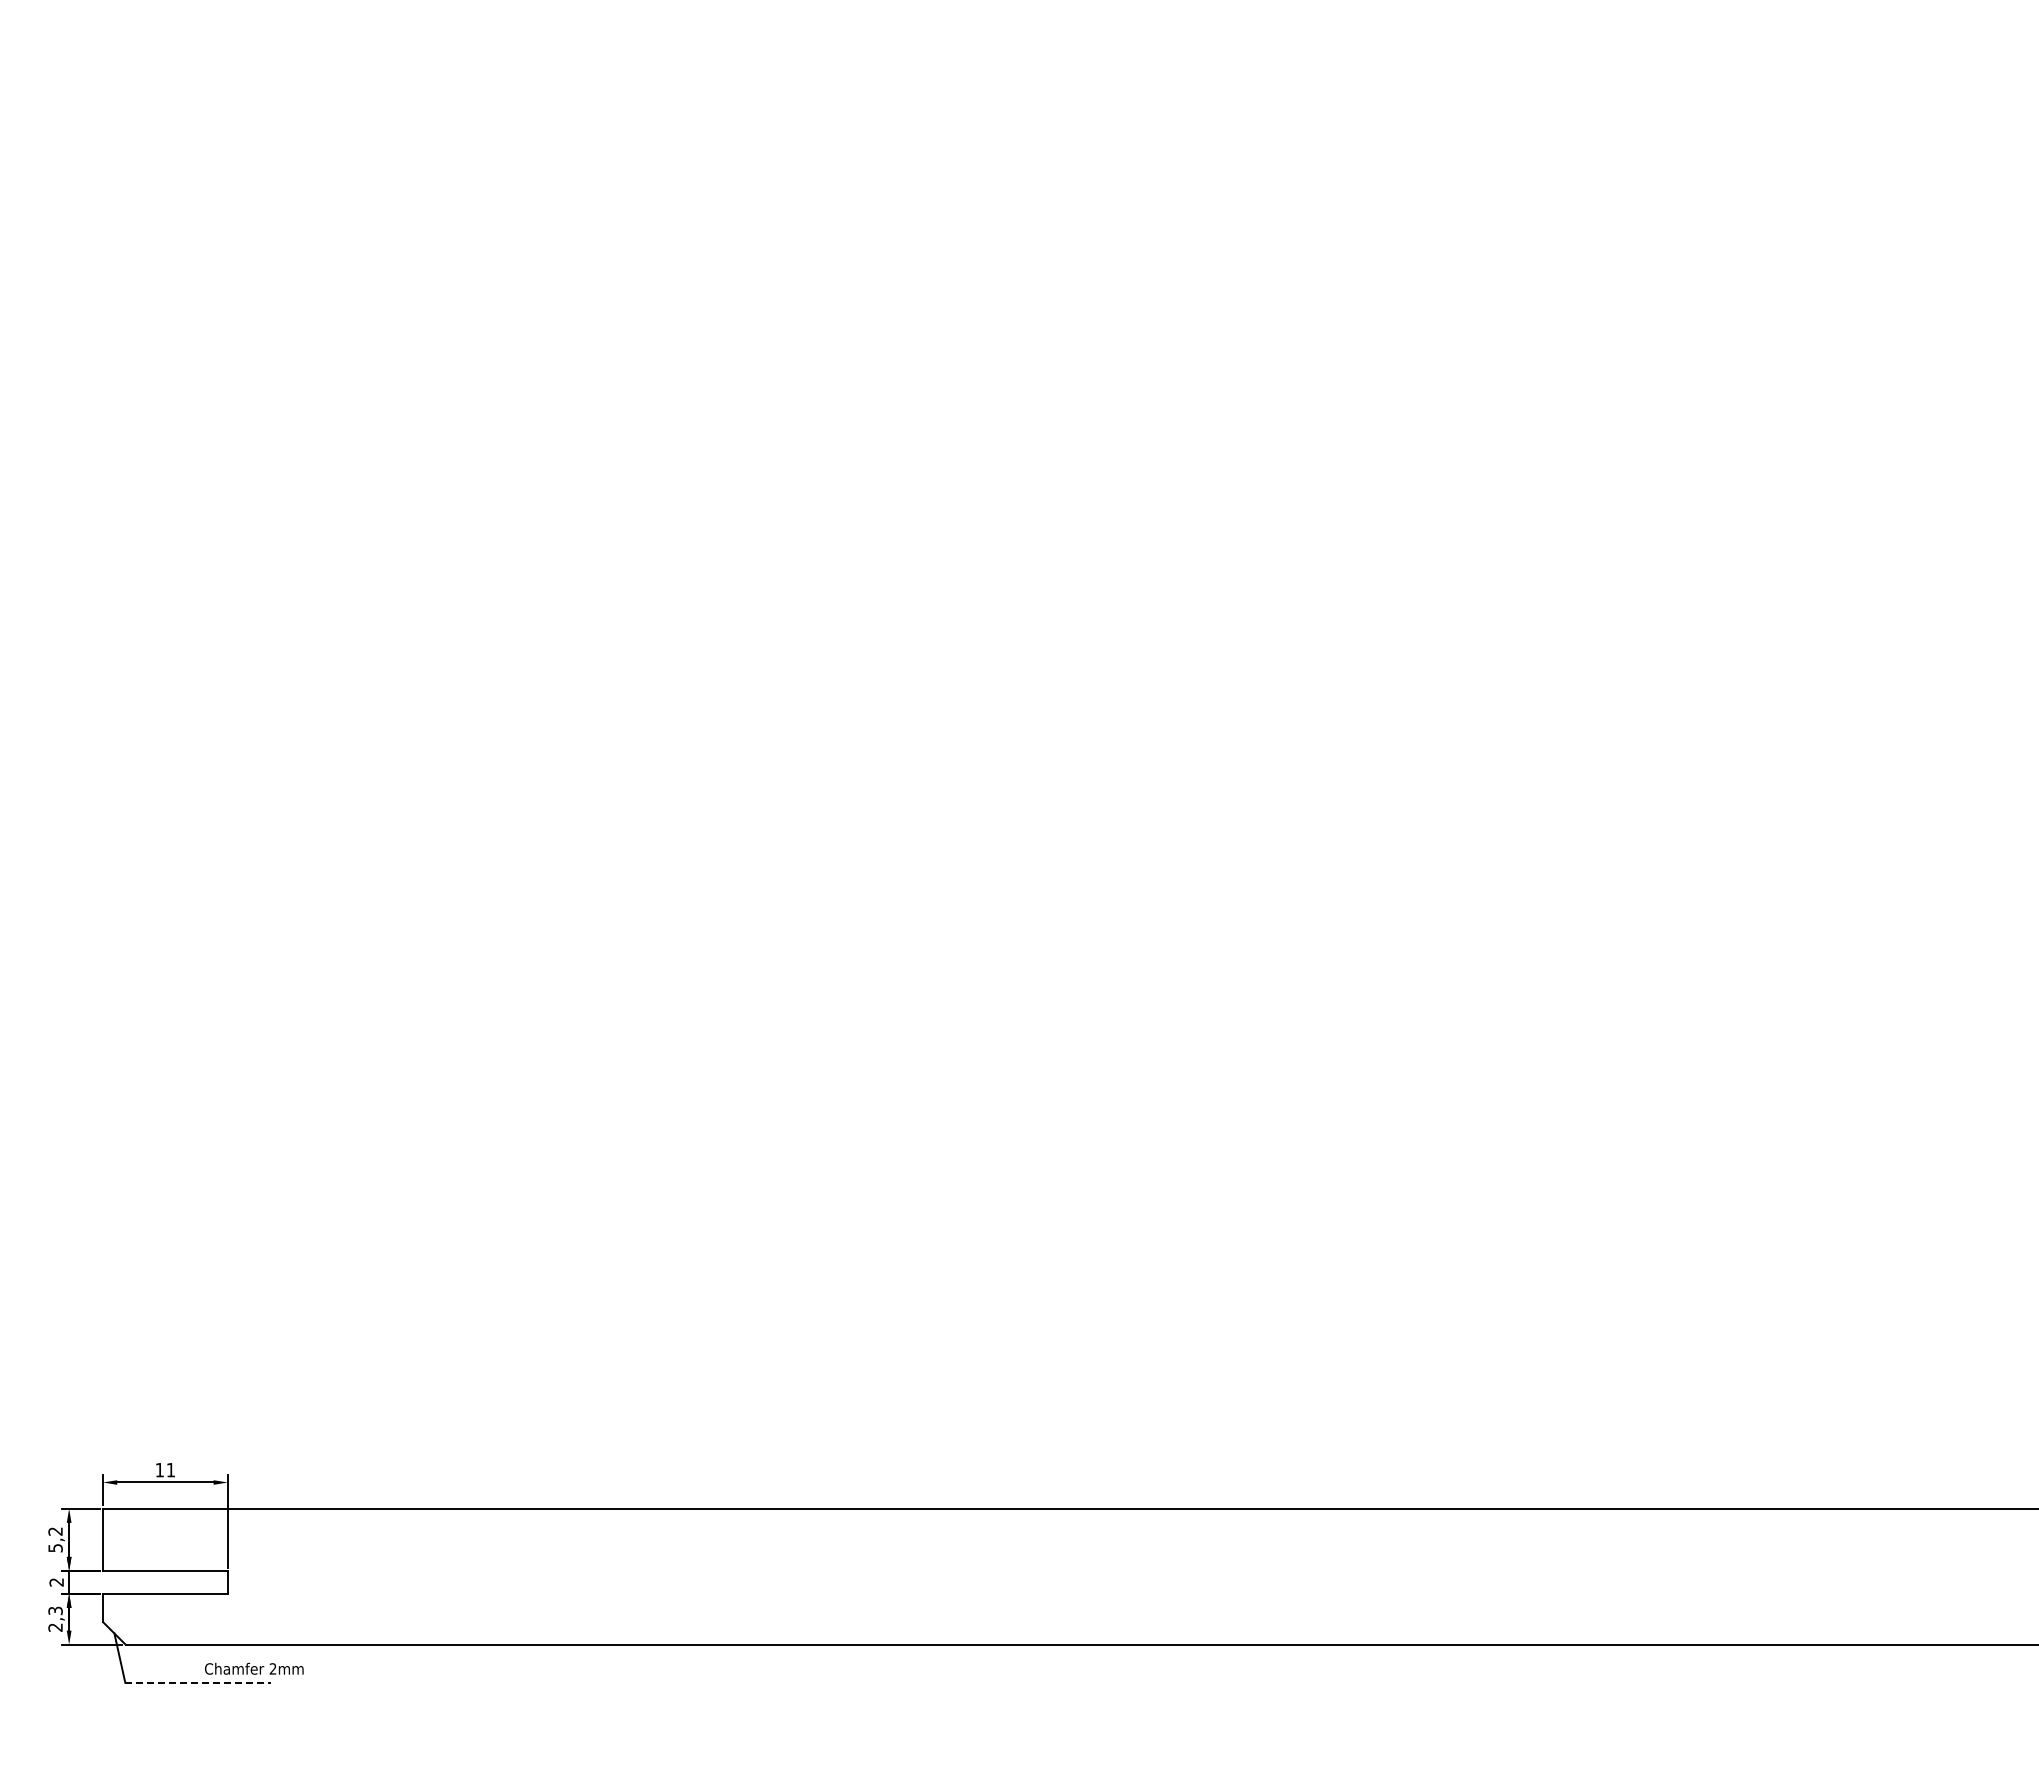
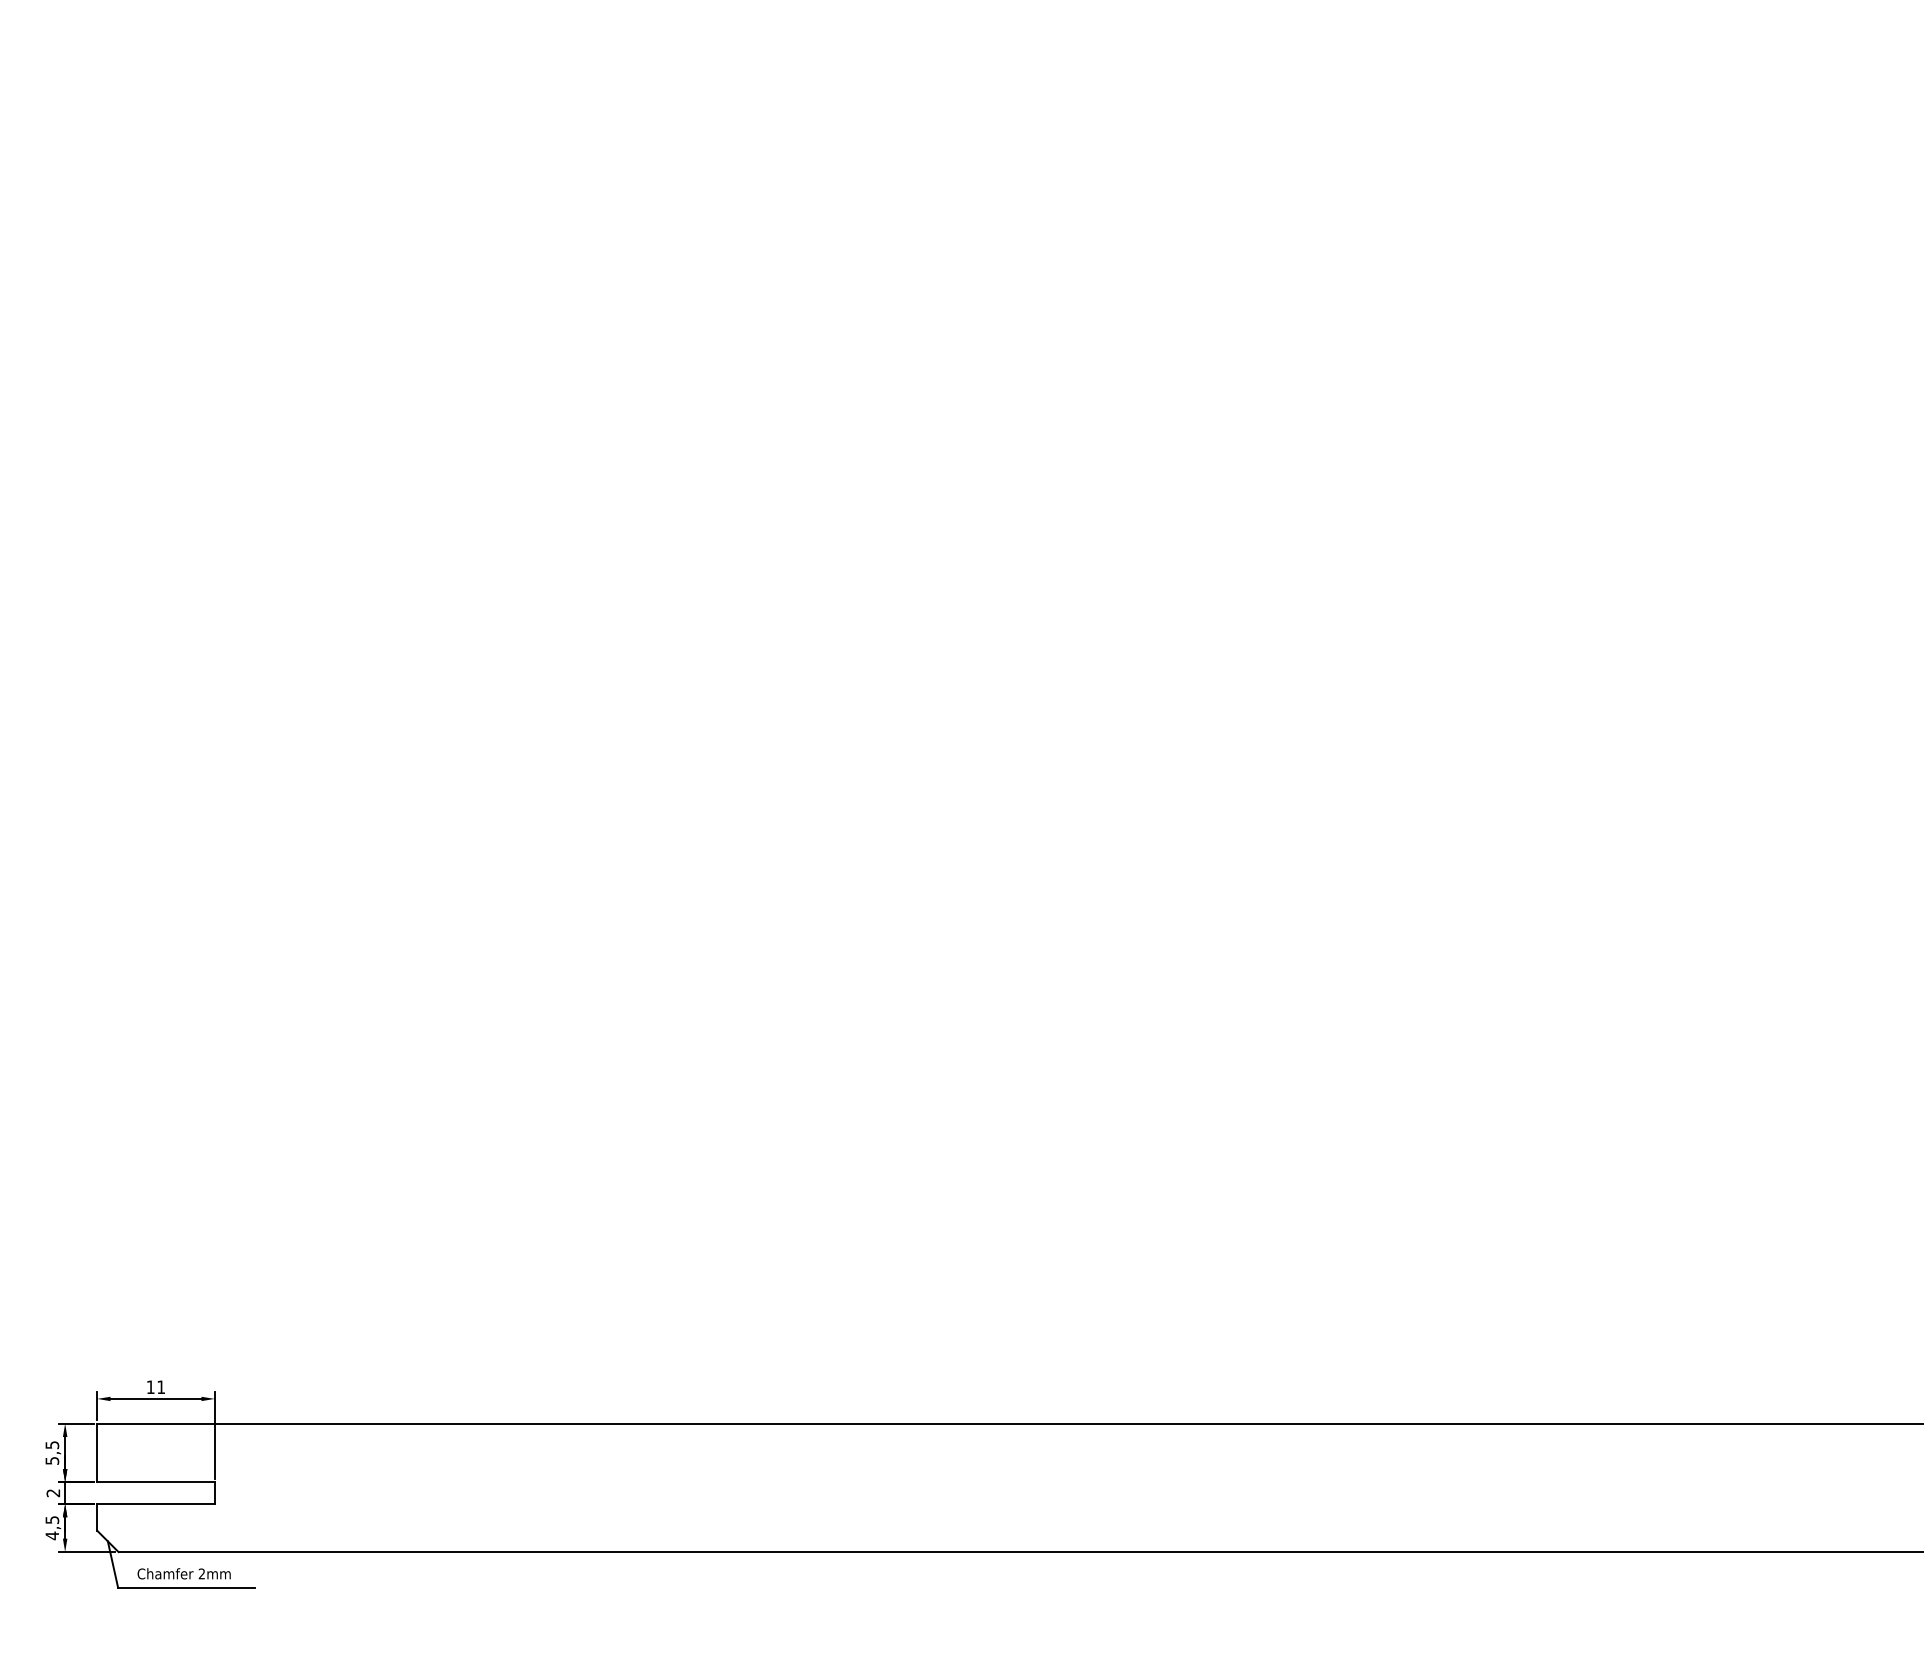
text: (55, 1531) -> (52, 1445), 5,2 -> 5,5
text: (55, 1619) -> (52, 1528), 2,3 -> 4,5
text: (254, 1668) -> (184, 1573), moved
line: (198, 1682) -> (187, 1587), dashed -> solid

